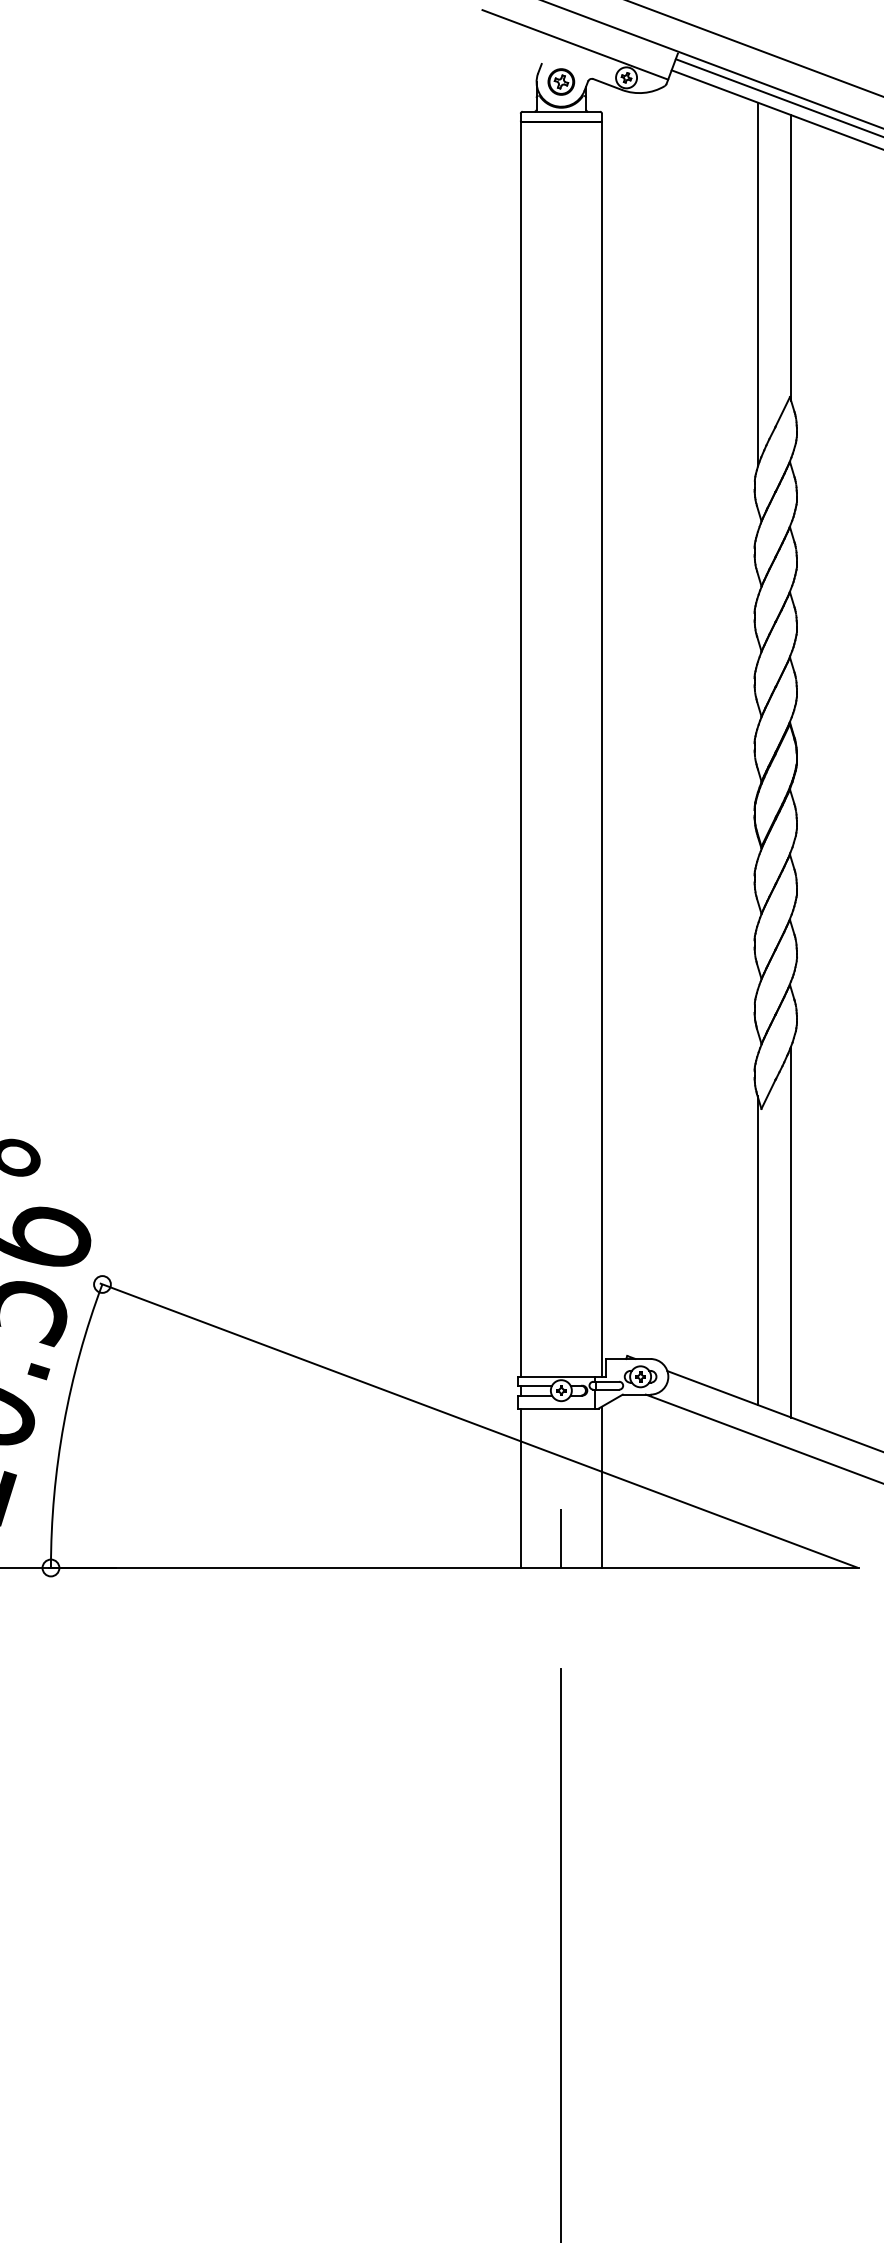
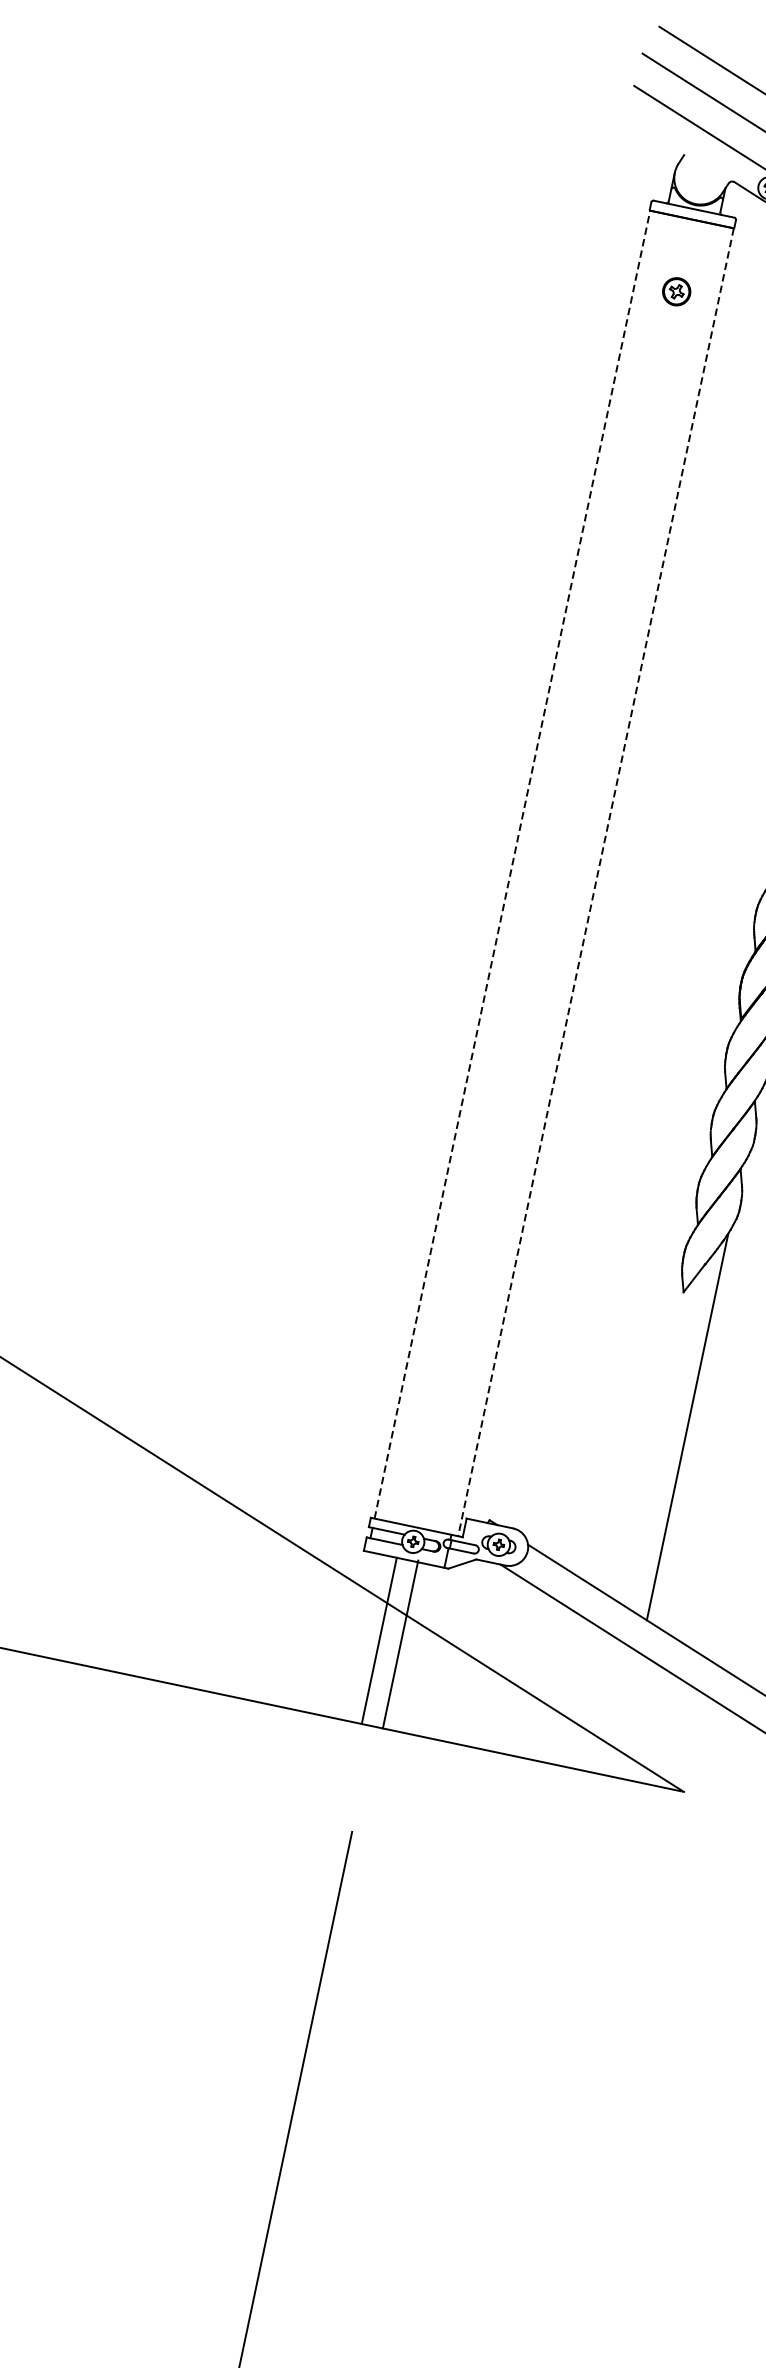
part: (561, 81) -> (676, 291), moved
line: (521, 749) -> (512, 864), solid -> dashed
line: (601, 749) -> (595, 882), solid -> dashed
line: (757, 1249) -> (648, 1437), removed
line: (601, 1487) -> (400, 1644), moved
line: (521, 1488) -> (379, 1641), moved
line: (561, 1538) -> (380, 1695), removed

